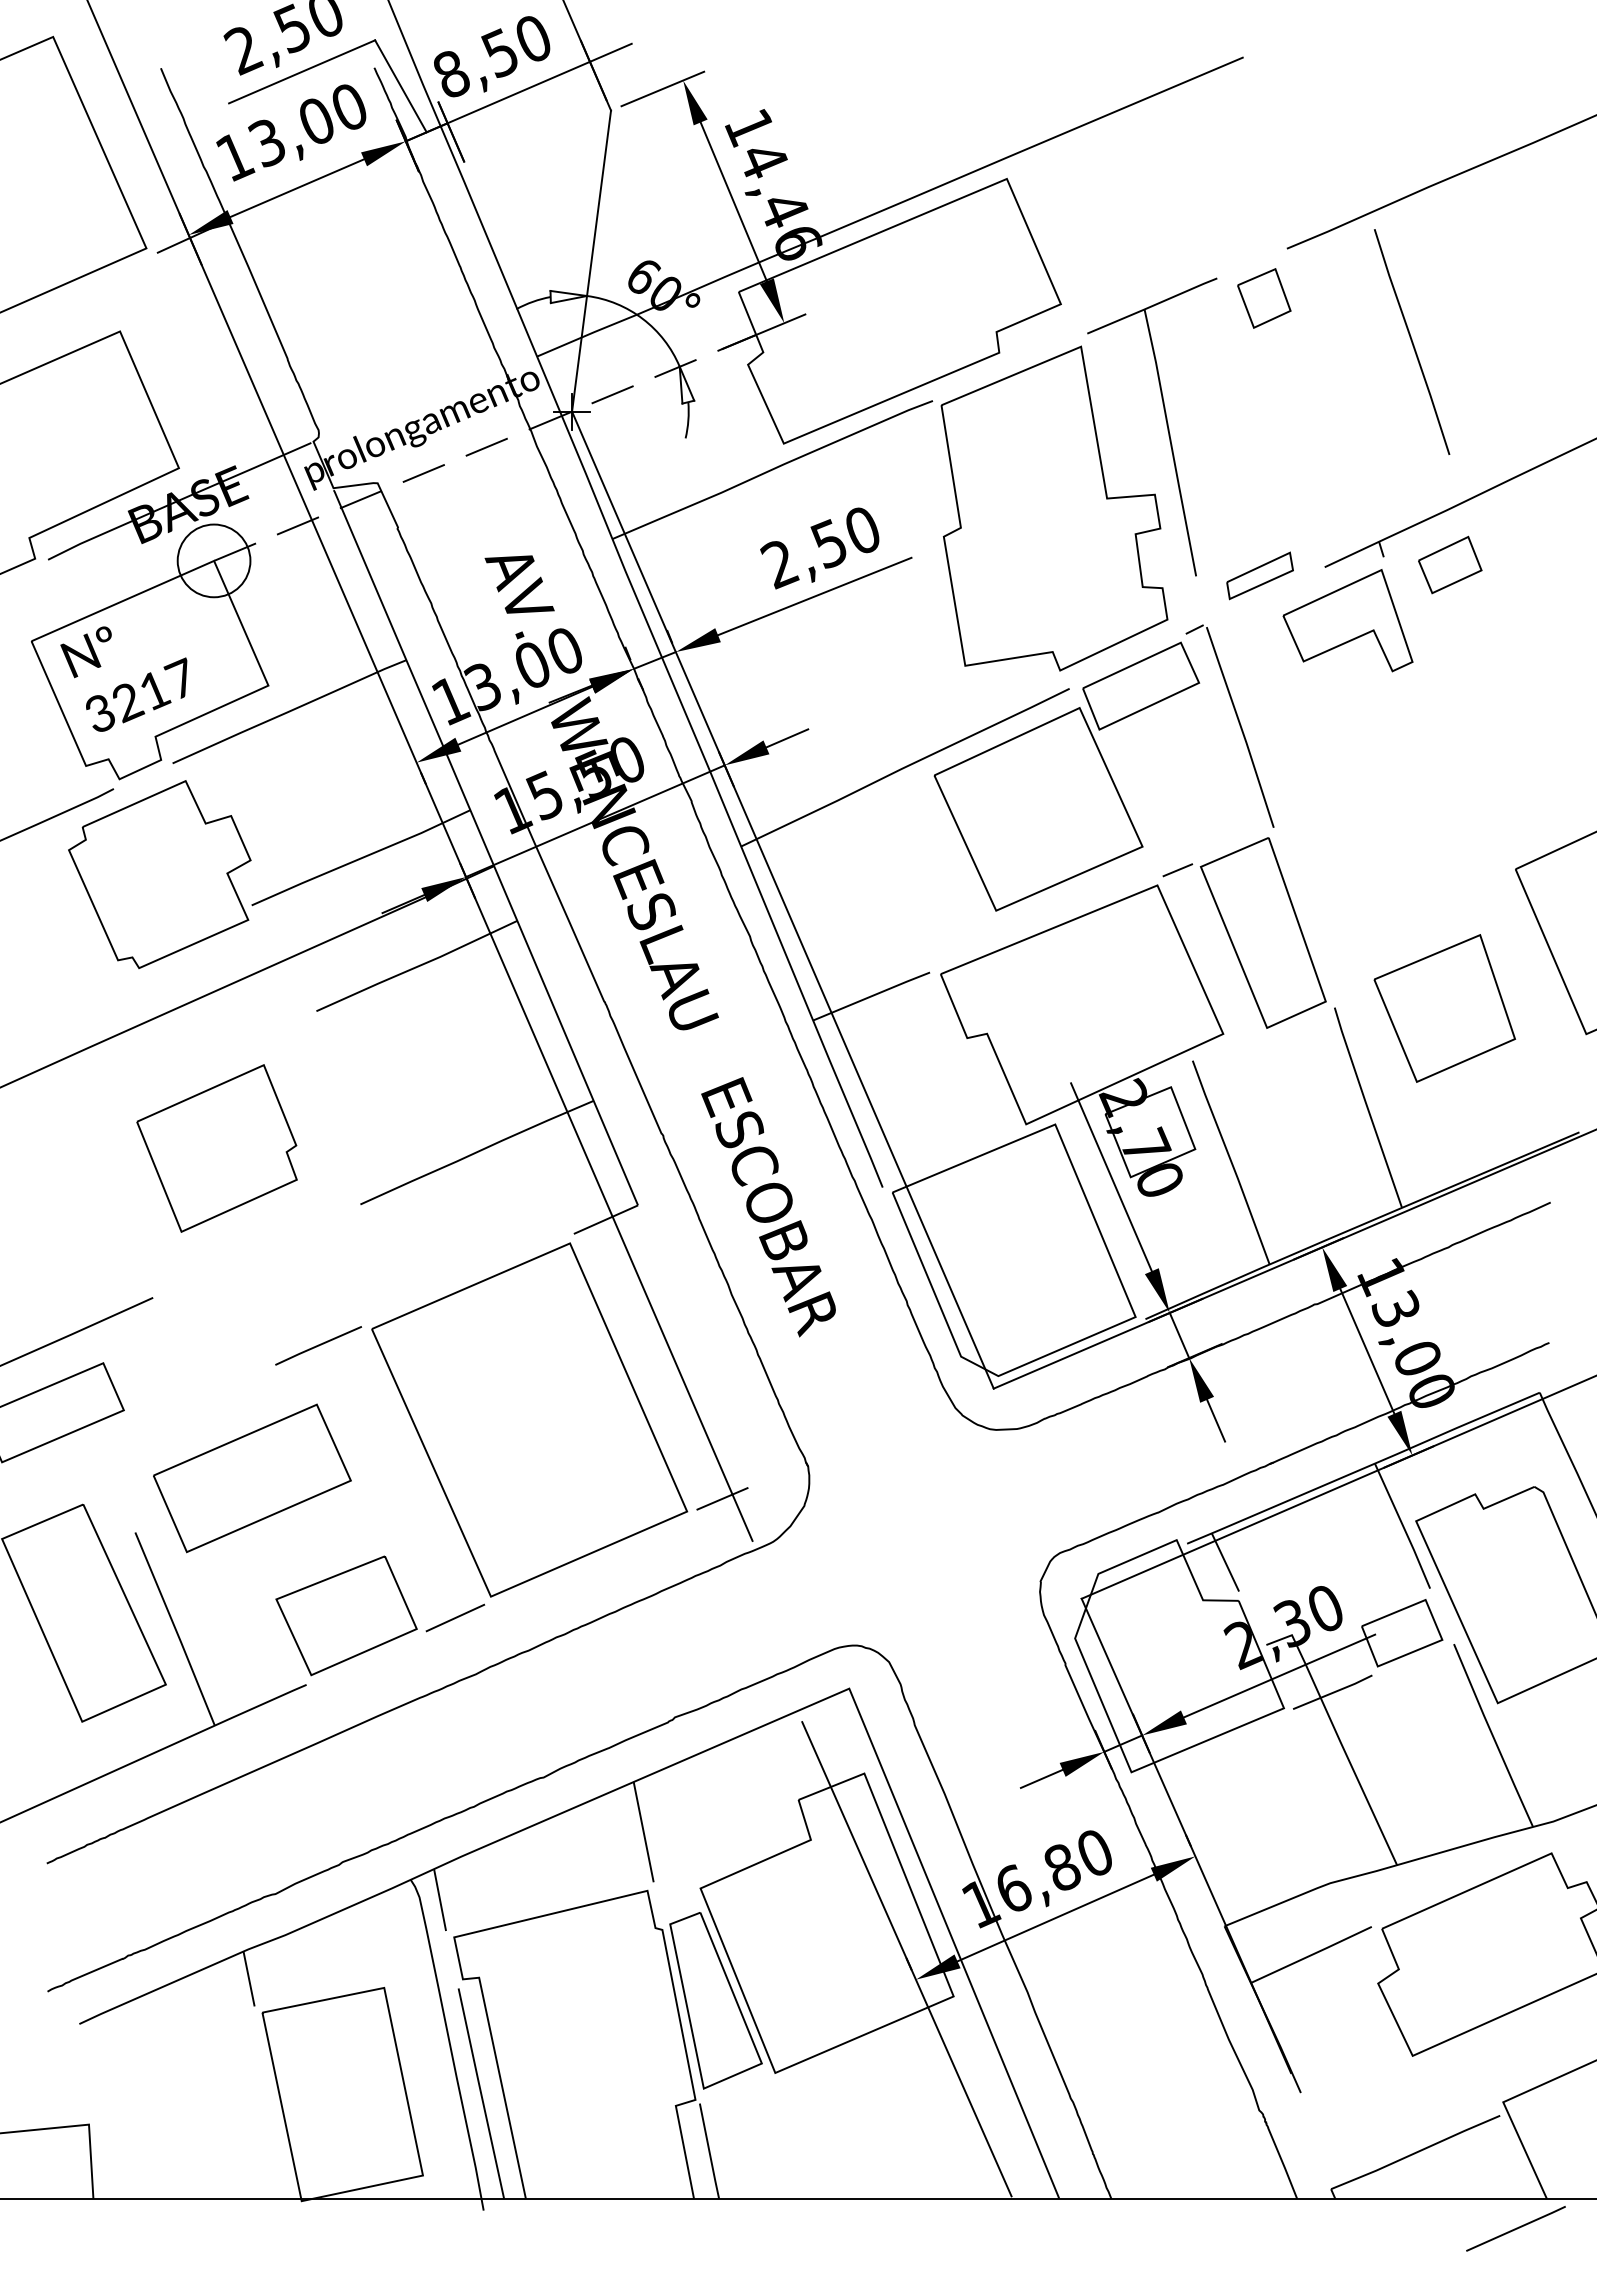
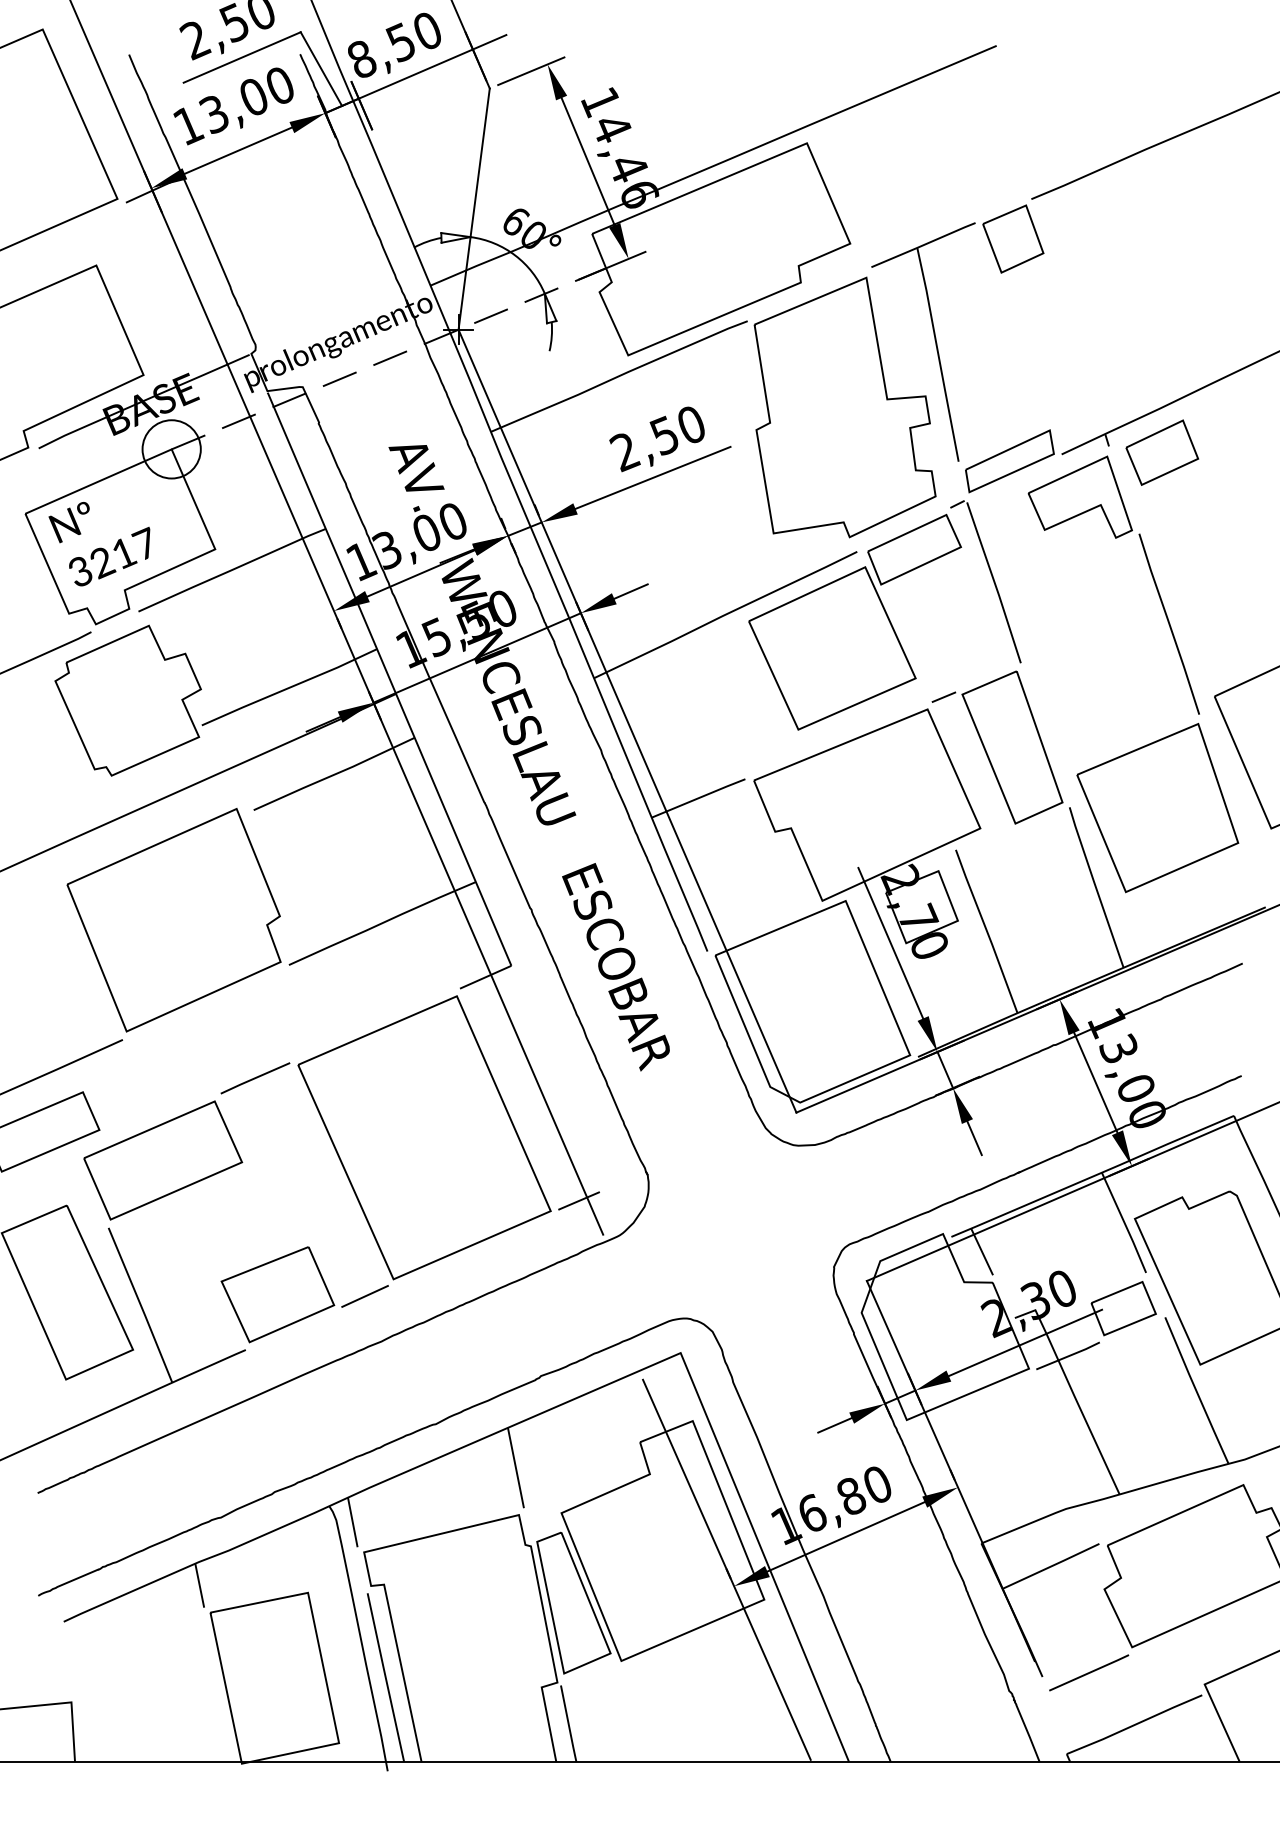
part: (1263, 298) -> (1012, 239), size x1.43
line: (1412, 341) -> (1169, 623), moved
part: (1449, 564) -> (1161, 452), size x1.43
part: (1259, 575) -> (1009, 461), size x1.67
part: (1444, 1008) -> (1157, 808), size x1.43
part: (216, 1148) -> (173, 920), size x1.67
part: (252, 1478) -> (163, 1160), moved
line: (1515, 2228) -> (1088, 1672), moved

